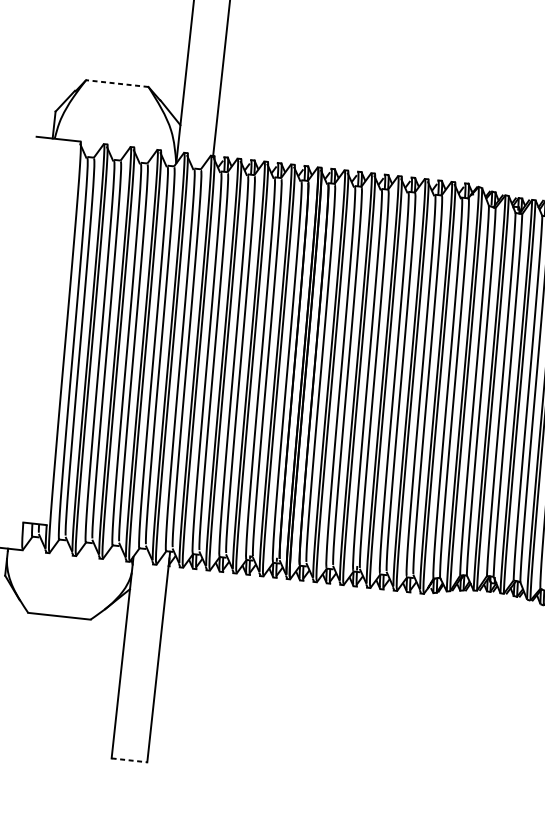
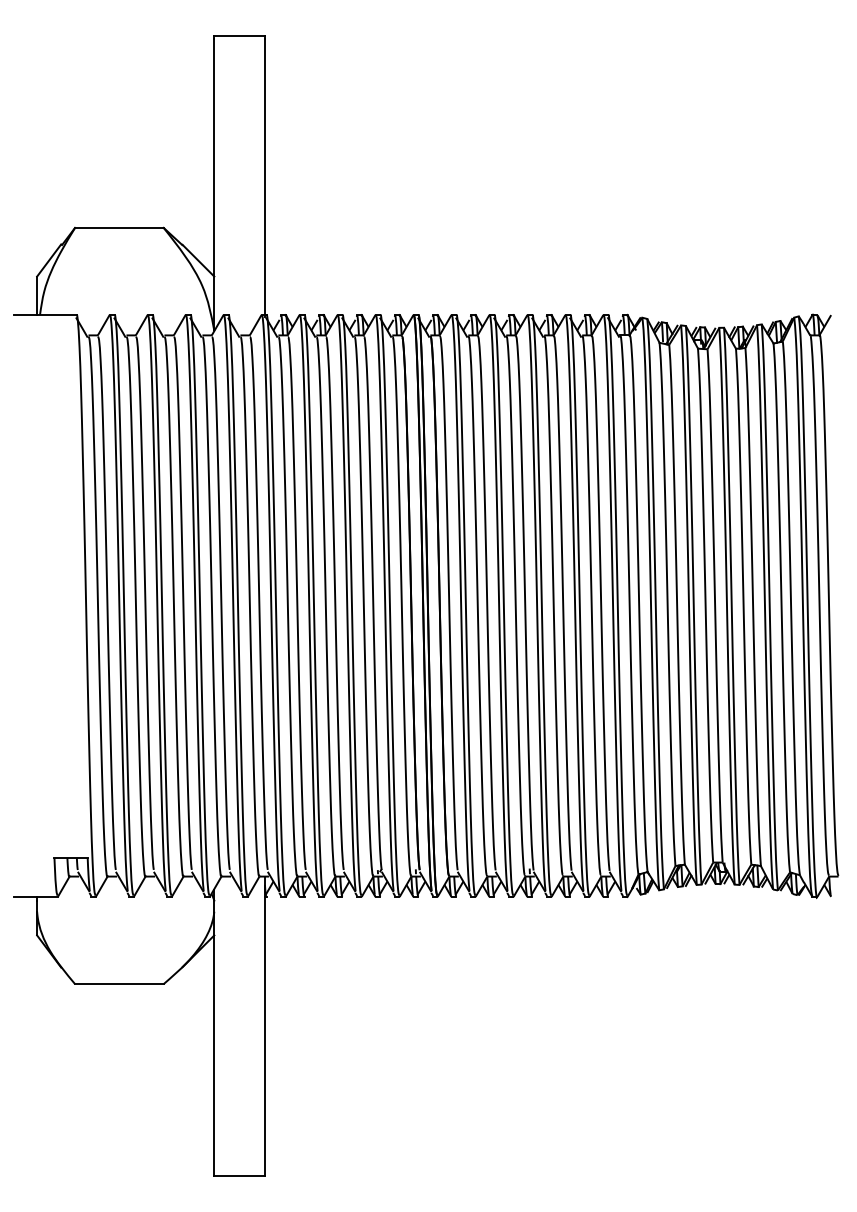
line: (116, 83) -> (118, 227), dashed -> solid
line: (130, 760) -> (240, 1175), dashed -> solid

